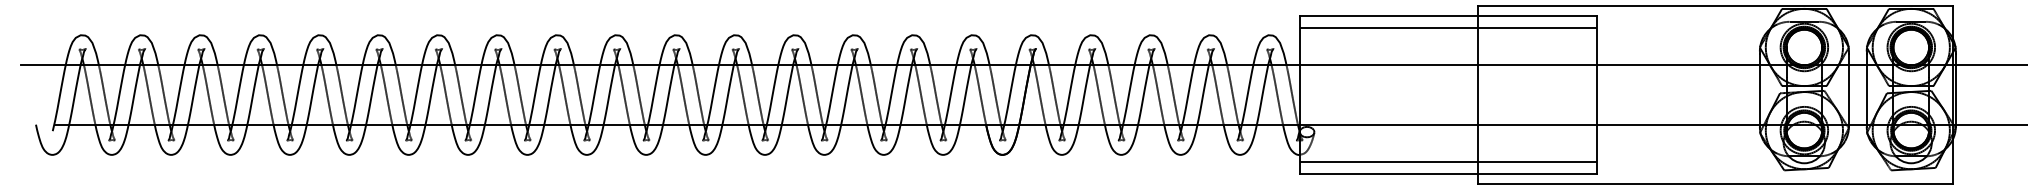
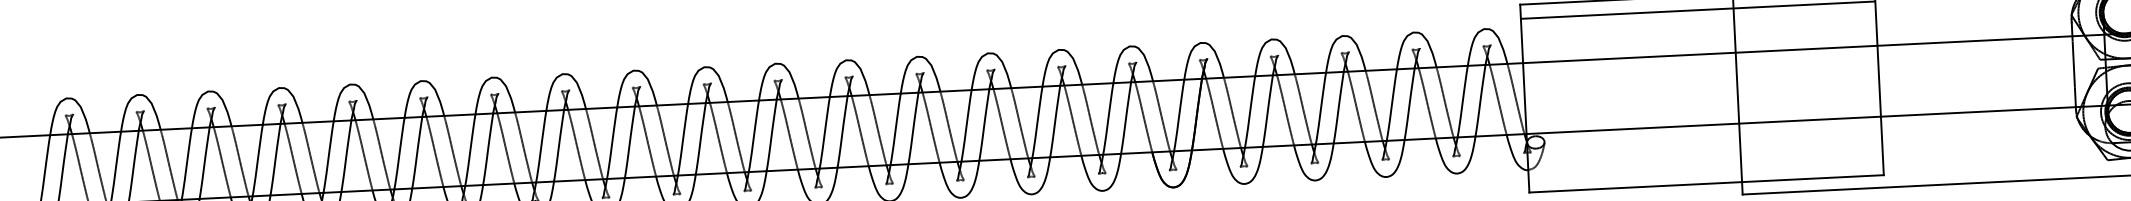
line: (1447, 161) -> (1705, 169), removed

